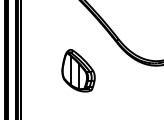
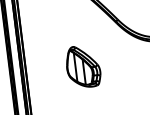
part: (78, 70) -> (83, 66), moved

